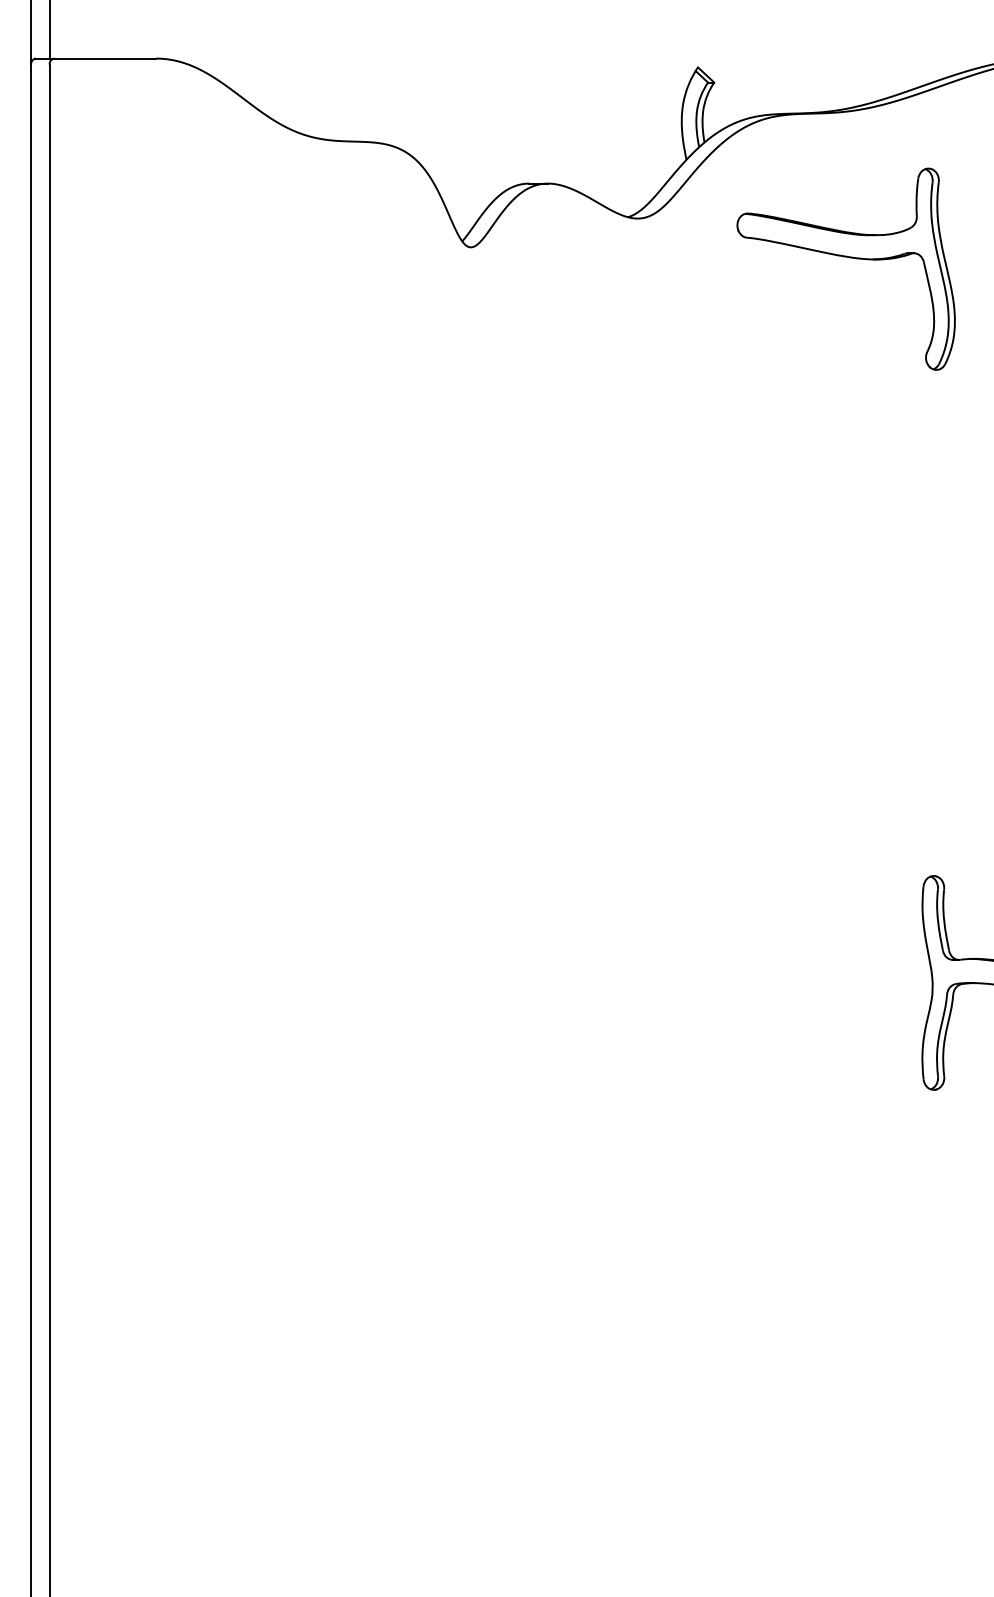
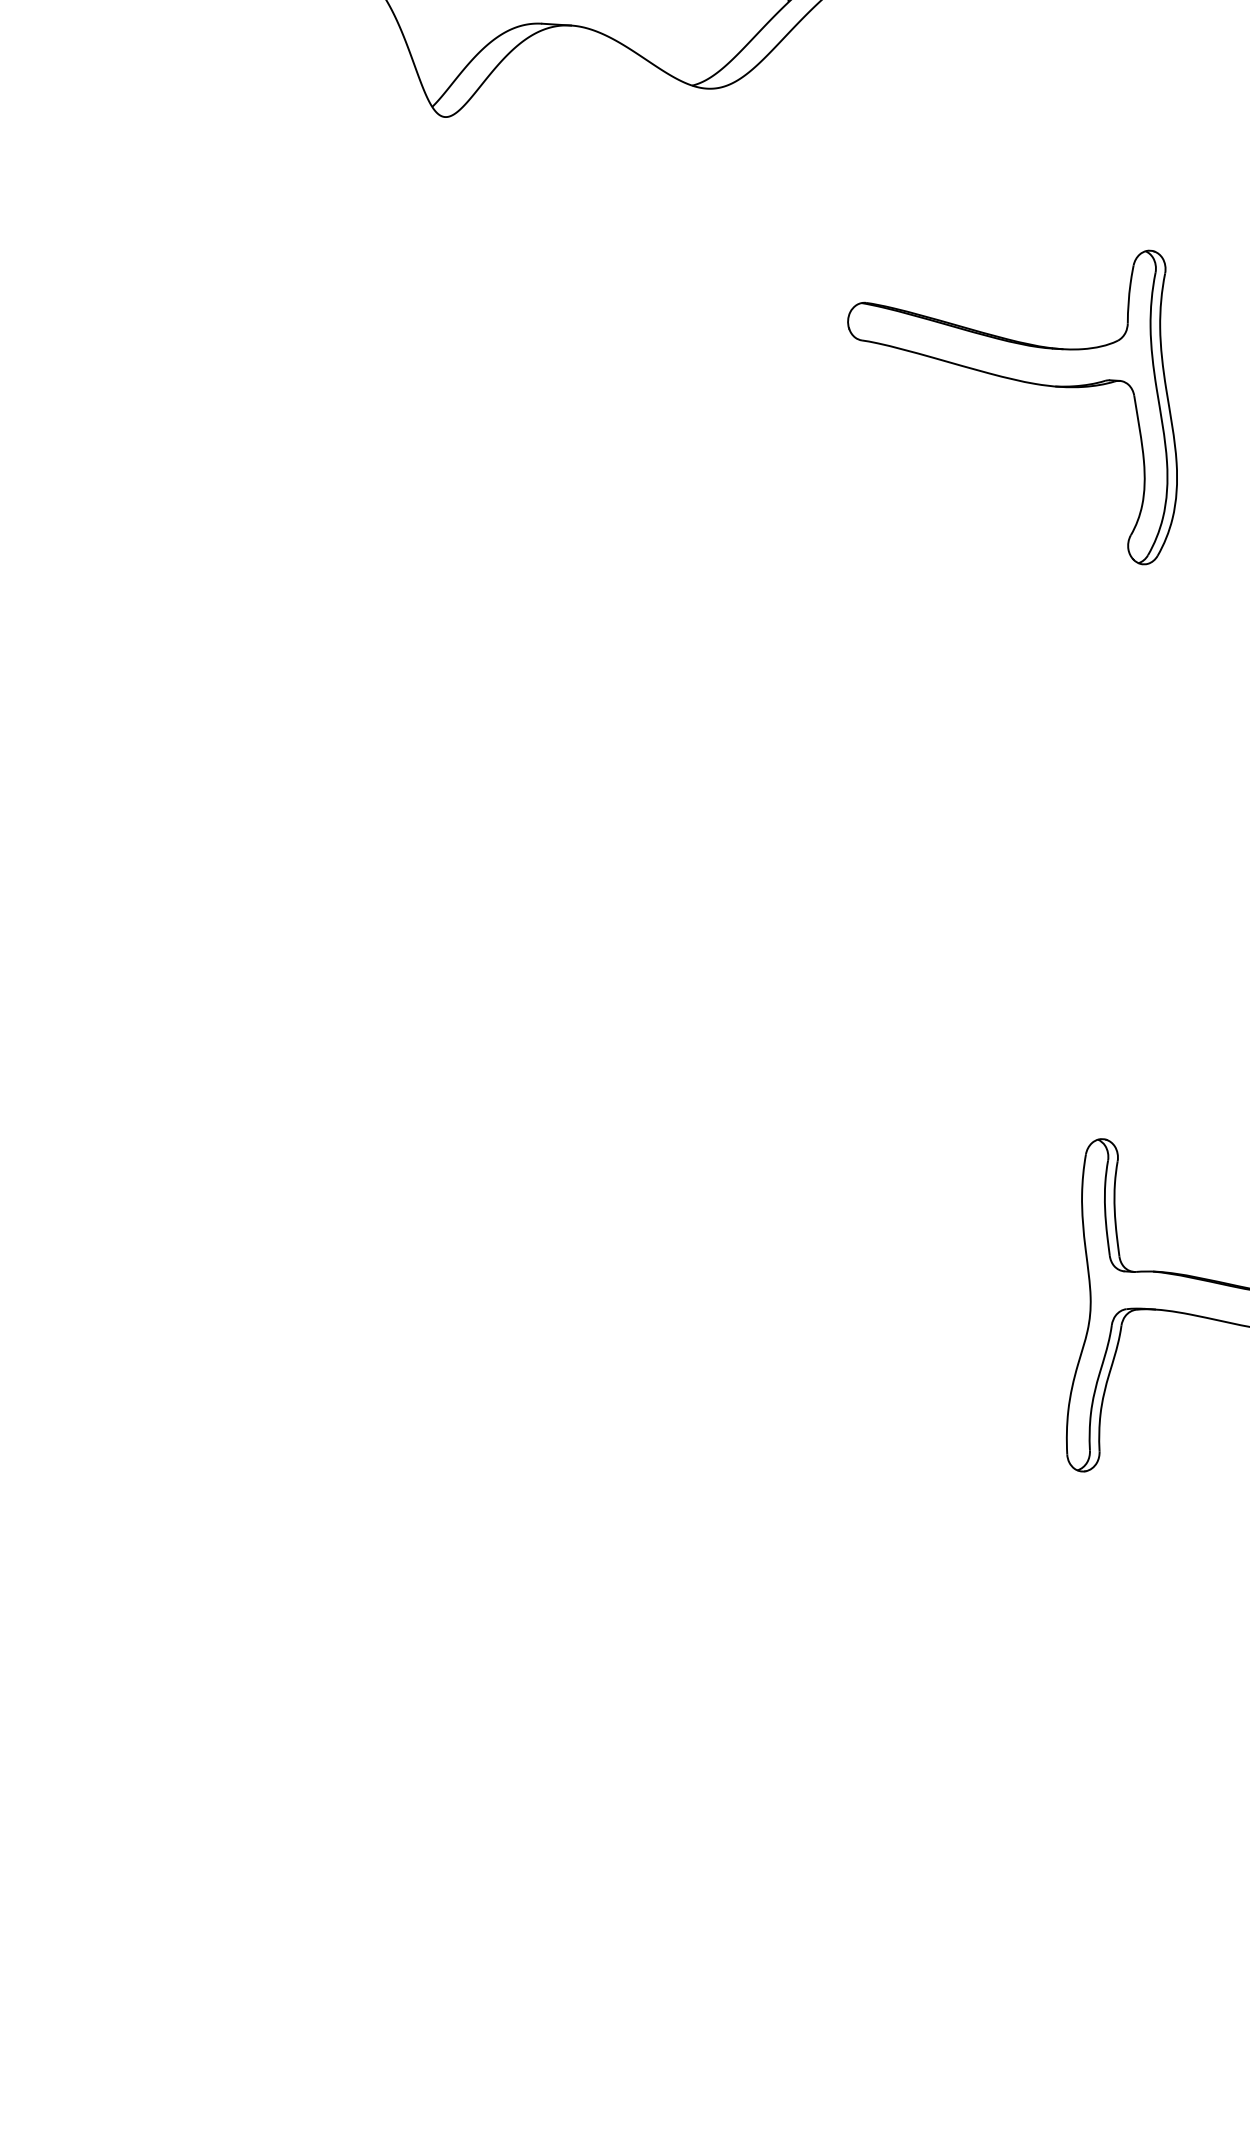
part: (849, 258) -> (1019, 382), moved

